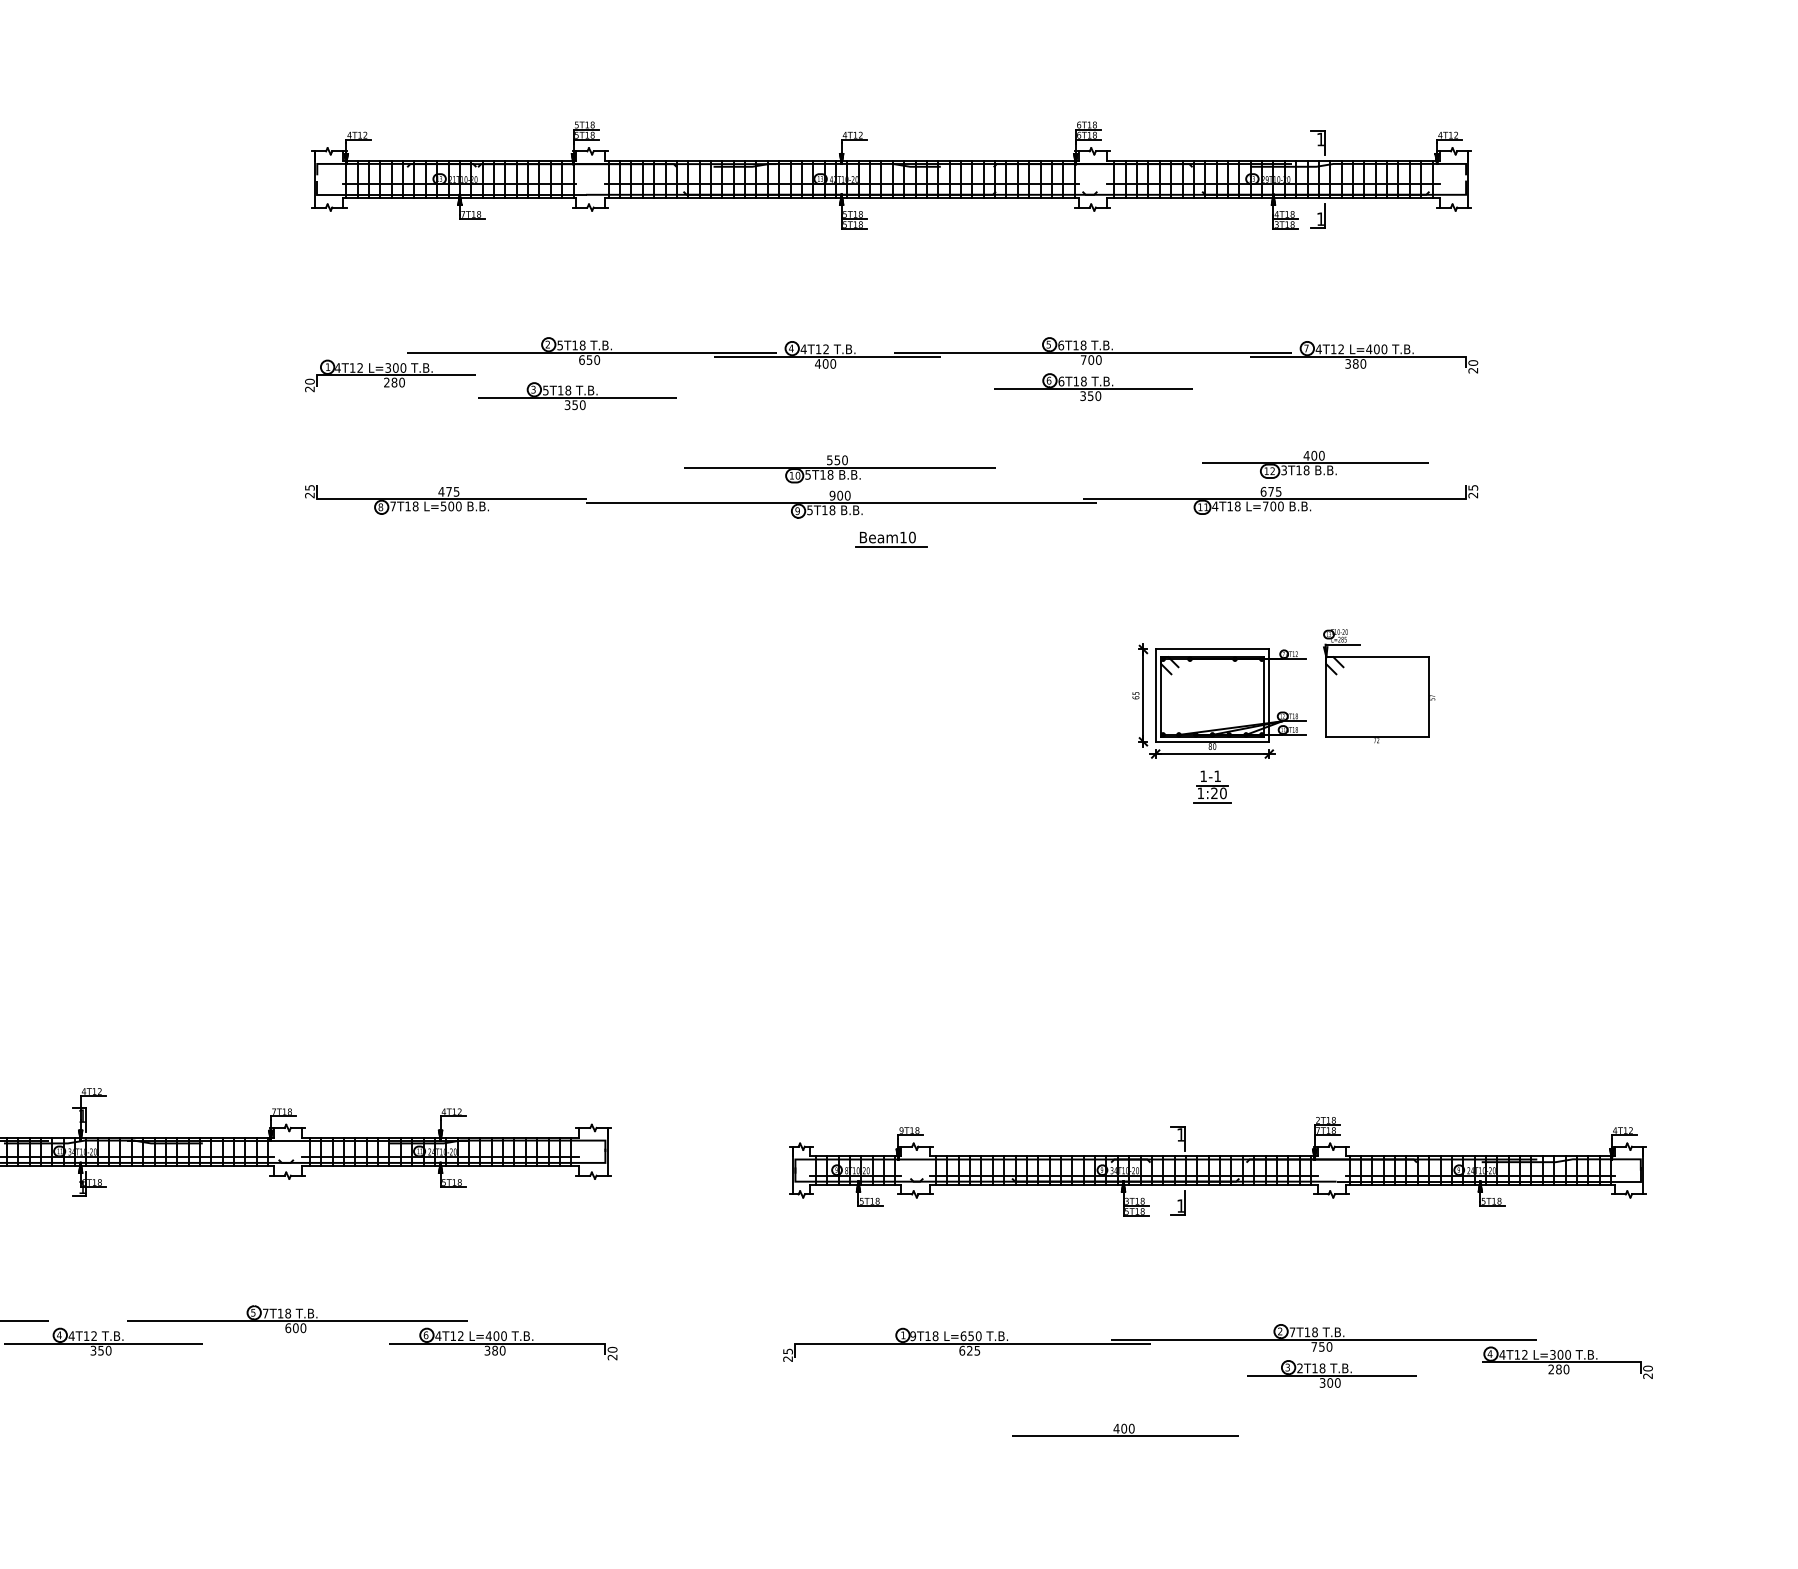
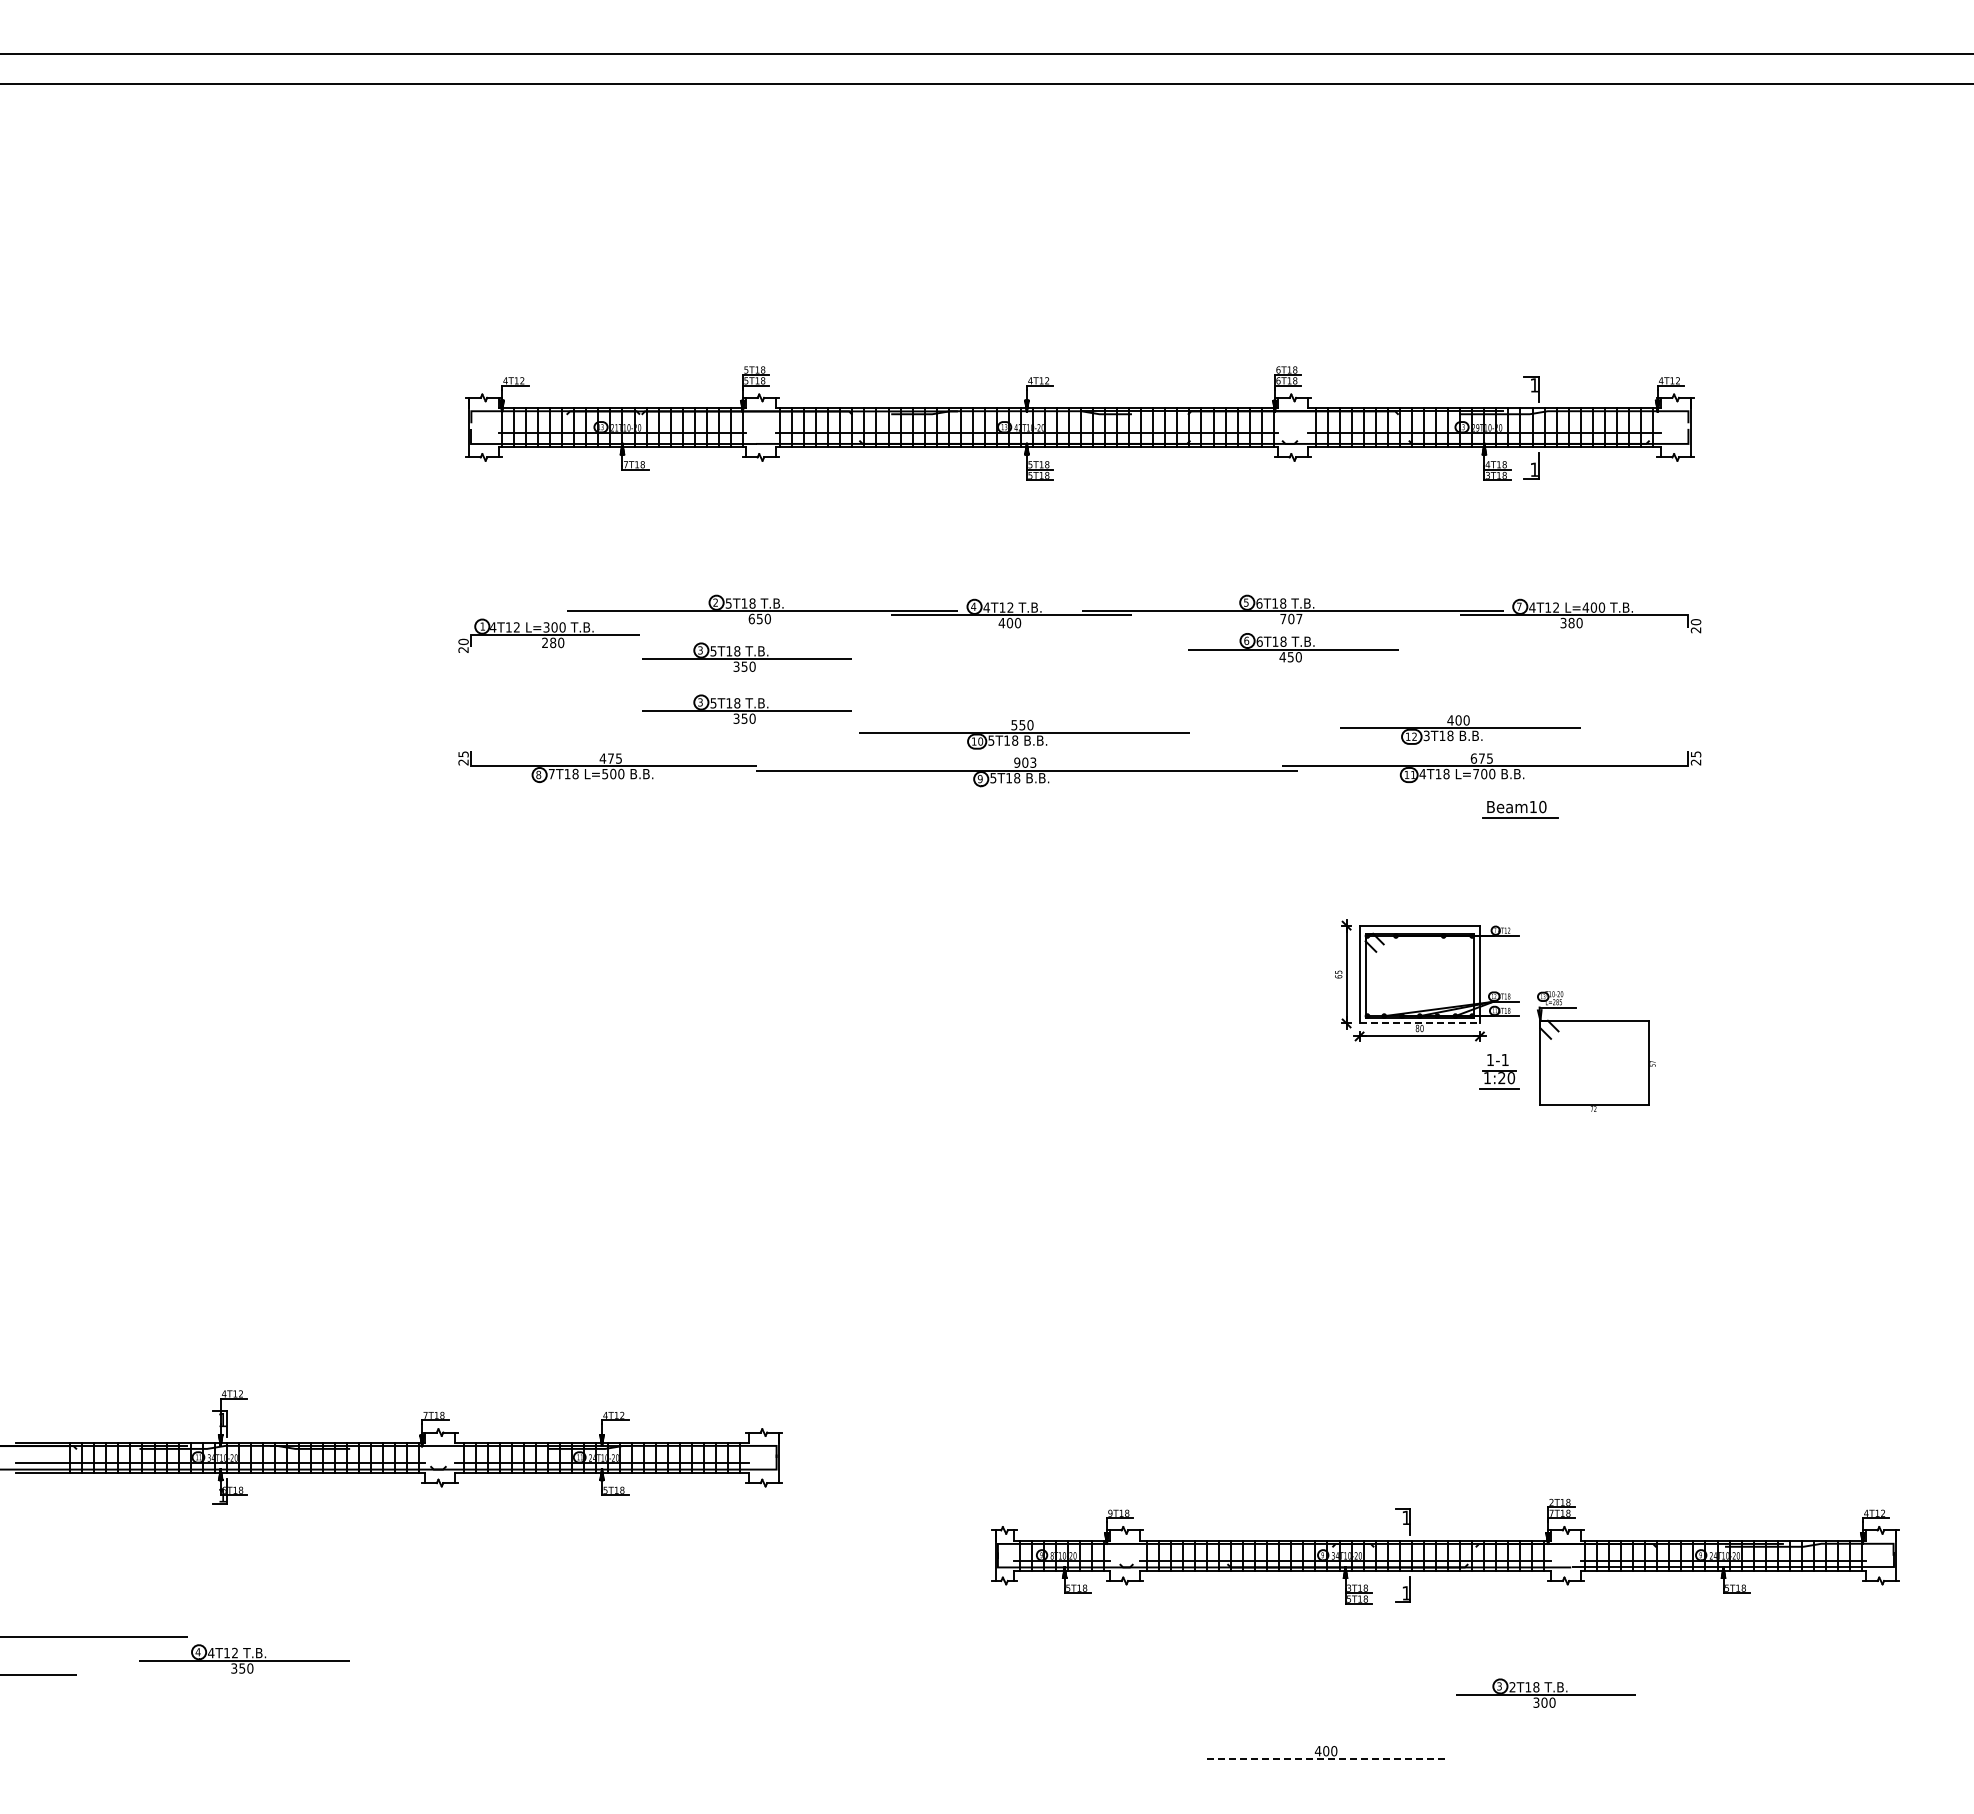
text: (1098, 359) -> (1299, 618), 700 -> 707
text: (1082, 396) -> (1282, 657), 350 -> 450
part: (576, 444) -> (746, 708), added
part: (1316, 464) -> (1460, 729), moved
text: (847, 495) -> (1033, 762), 900 -> 903
part: (891, 539) -> (1520, 809), moved
part: (1379, 686) -> (1596, 1051), moved
line: (1213, 741) -> (1420, 1023), solid -> dashed
part: (1212, 787) -> (1499, 1071), moved
part: (1217, 1166) -> (1445, 1551), moved
part: (372, 1321) -> (529, 1637), removed
part: (1217, 1340) -> (1425, 1657), removed
line: (1126, 1435) -> (1328, 1758), solid -> dashed

